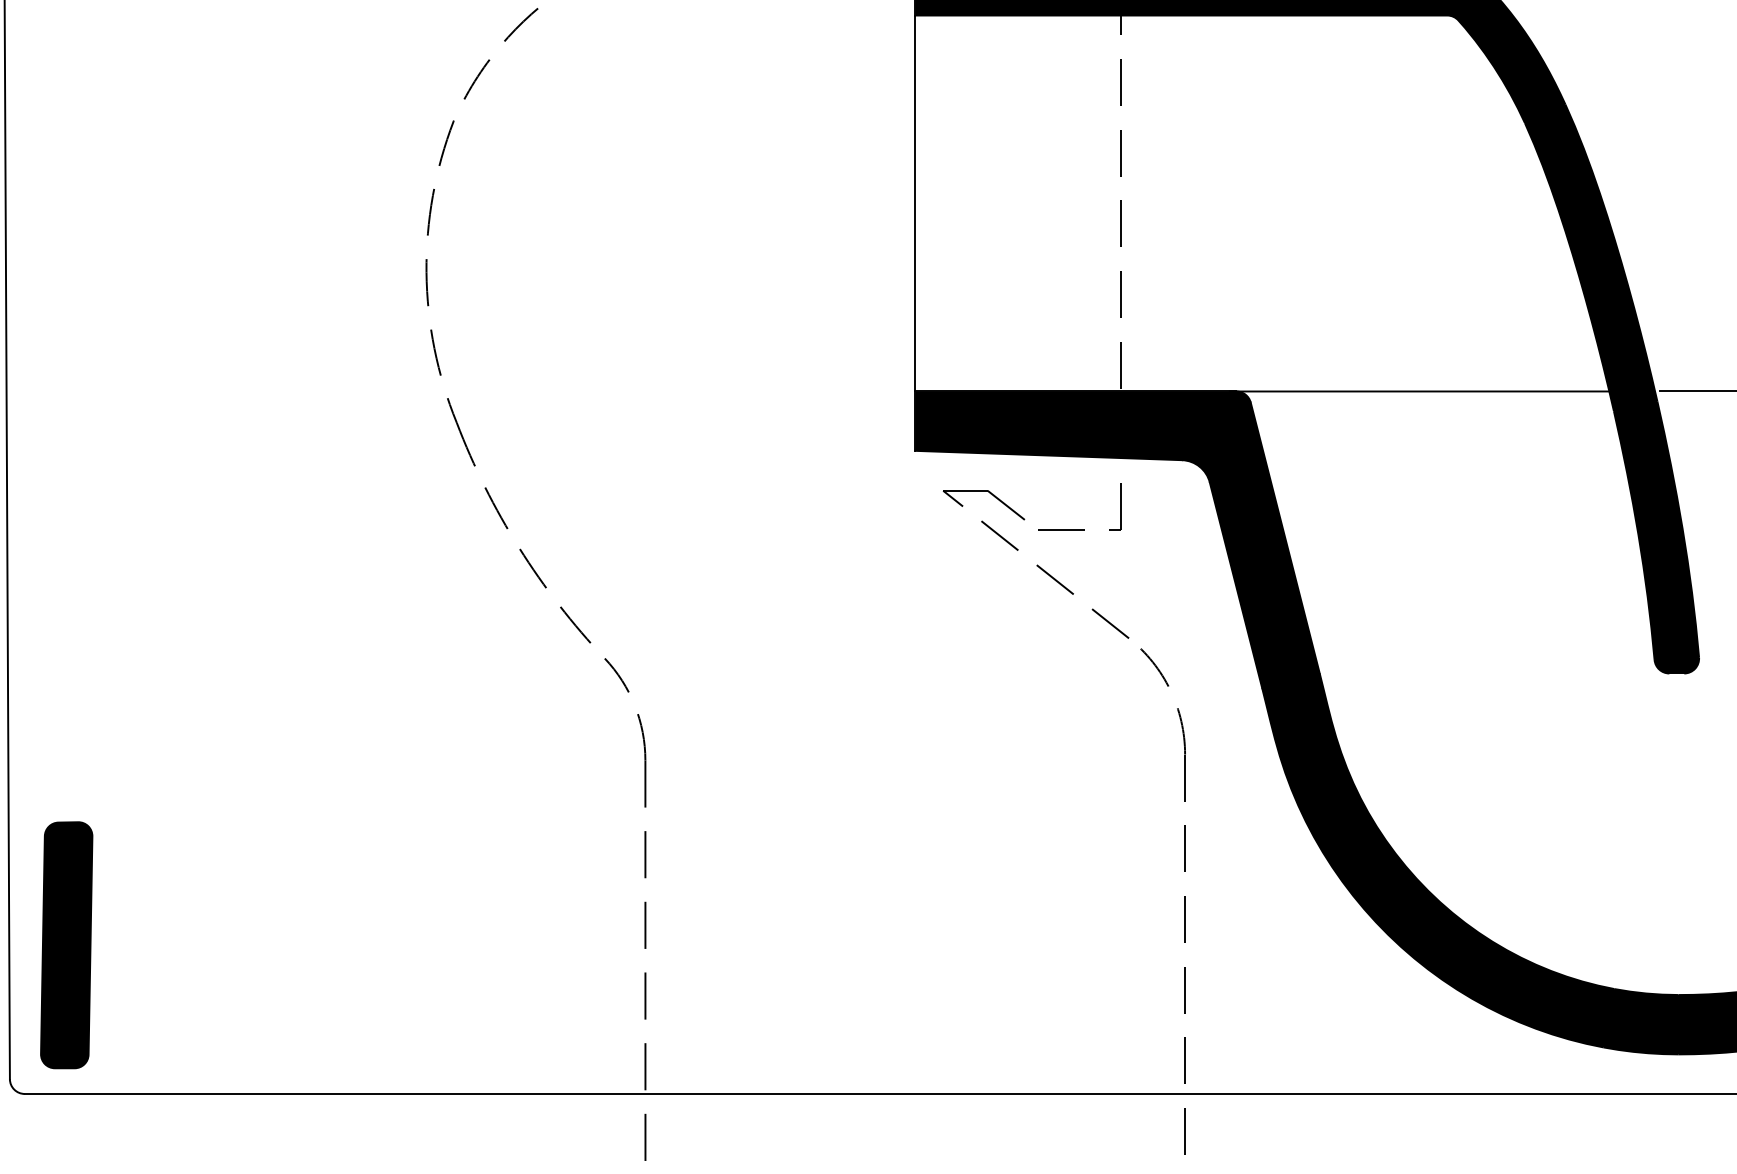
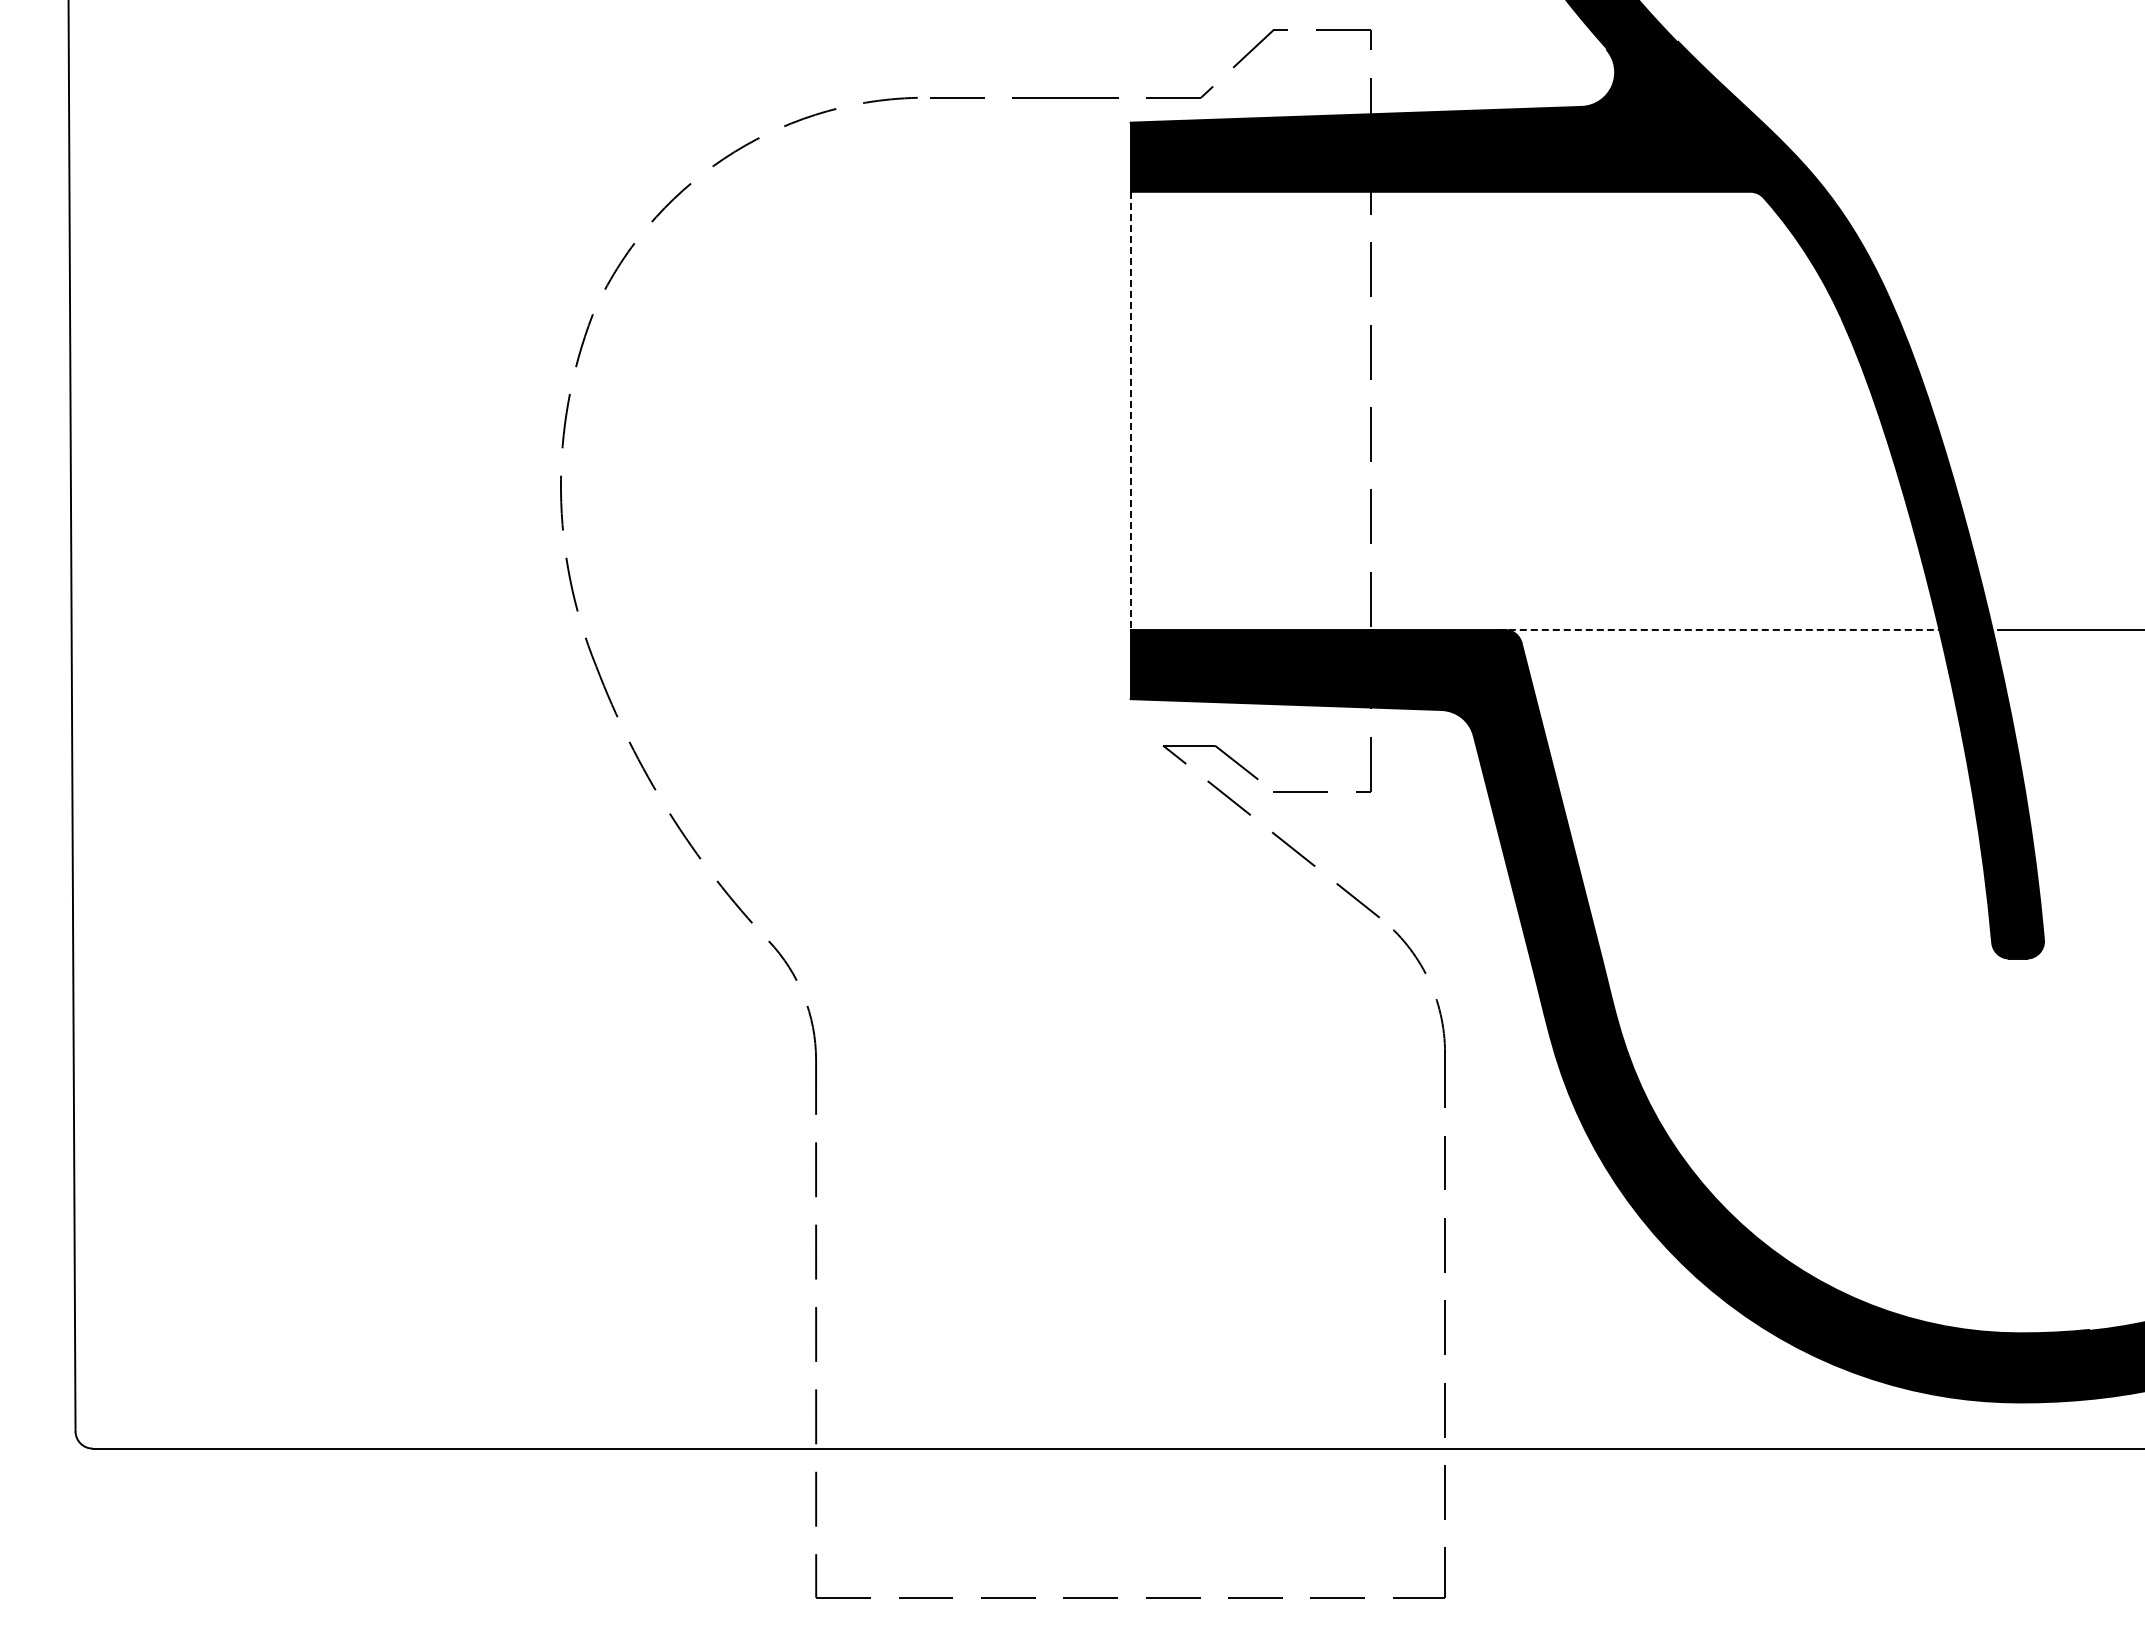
line: (915, 204) -> (1130, 411), solid -> dashed
line: (1422, 391) -> (1721, 629), solid -> dashed
part: (66, 944) -> (141, 1274), removed

